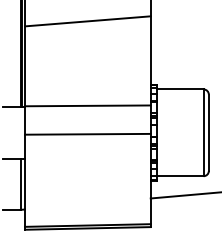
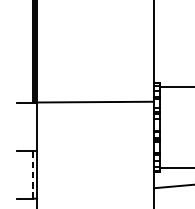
line: (87, 21) -> (95, 23), removed
line: (87, 133) -> (95, 127), removed
line: (20, 184) -> (32, 175), solid -> dashed

